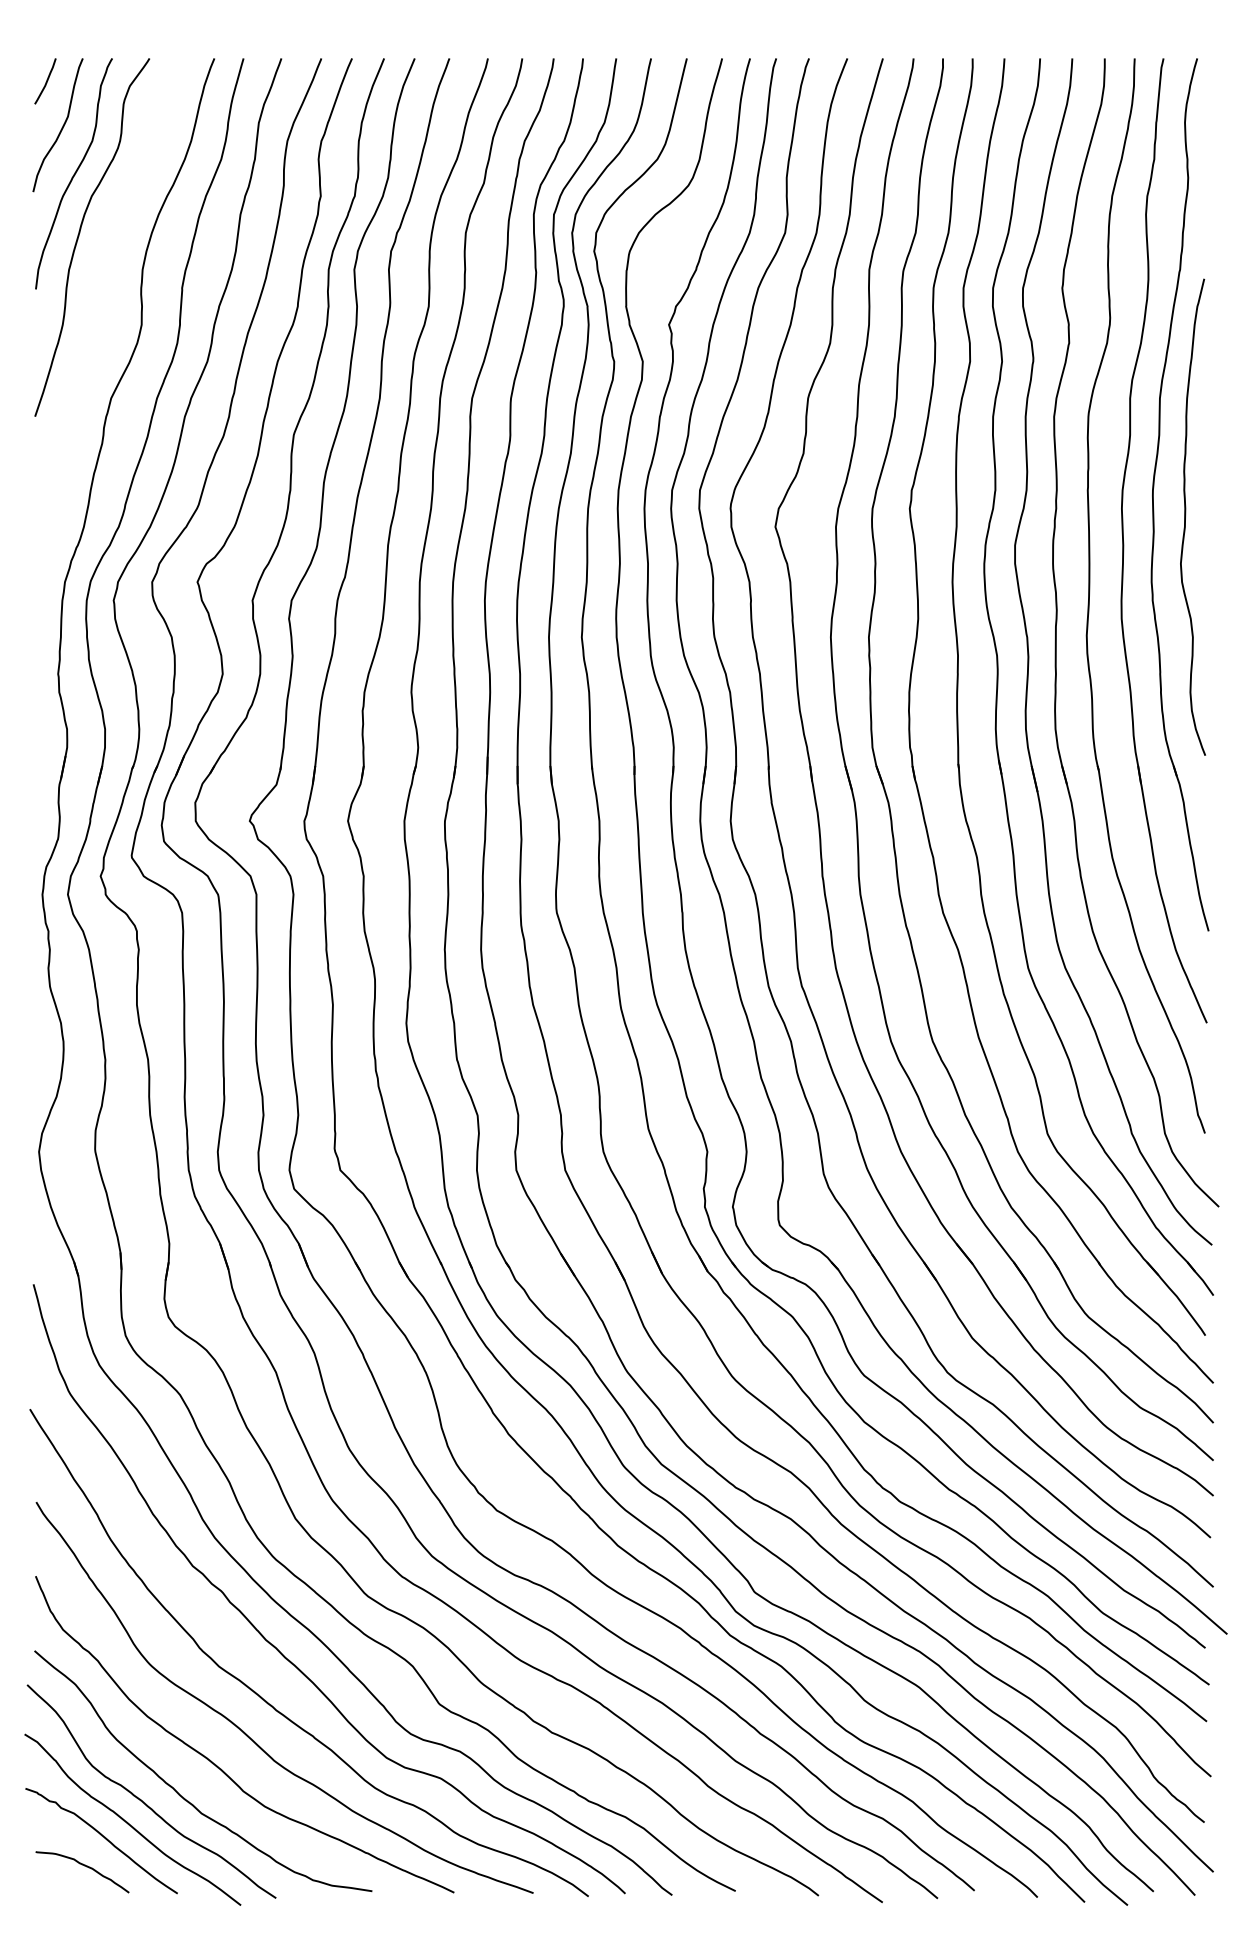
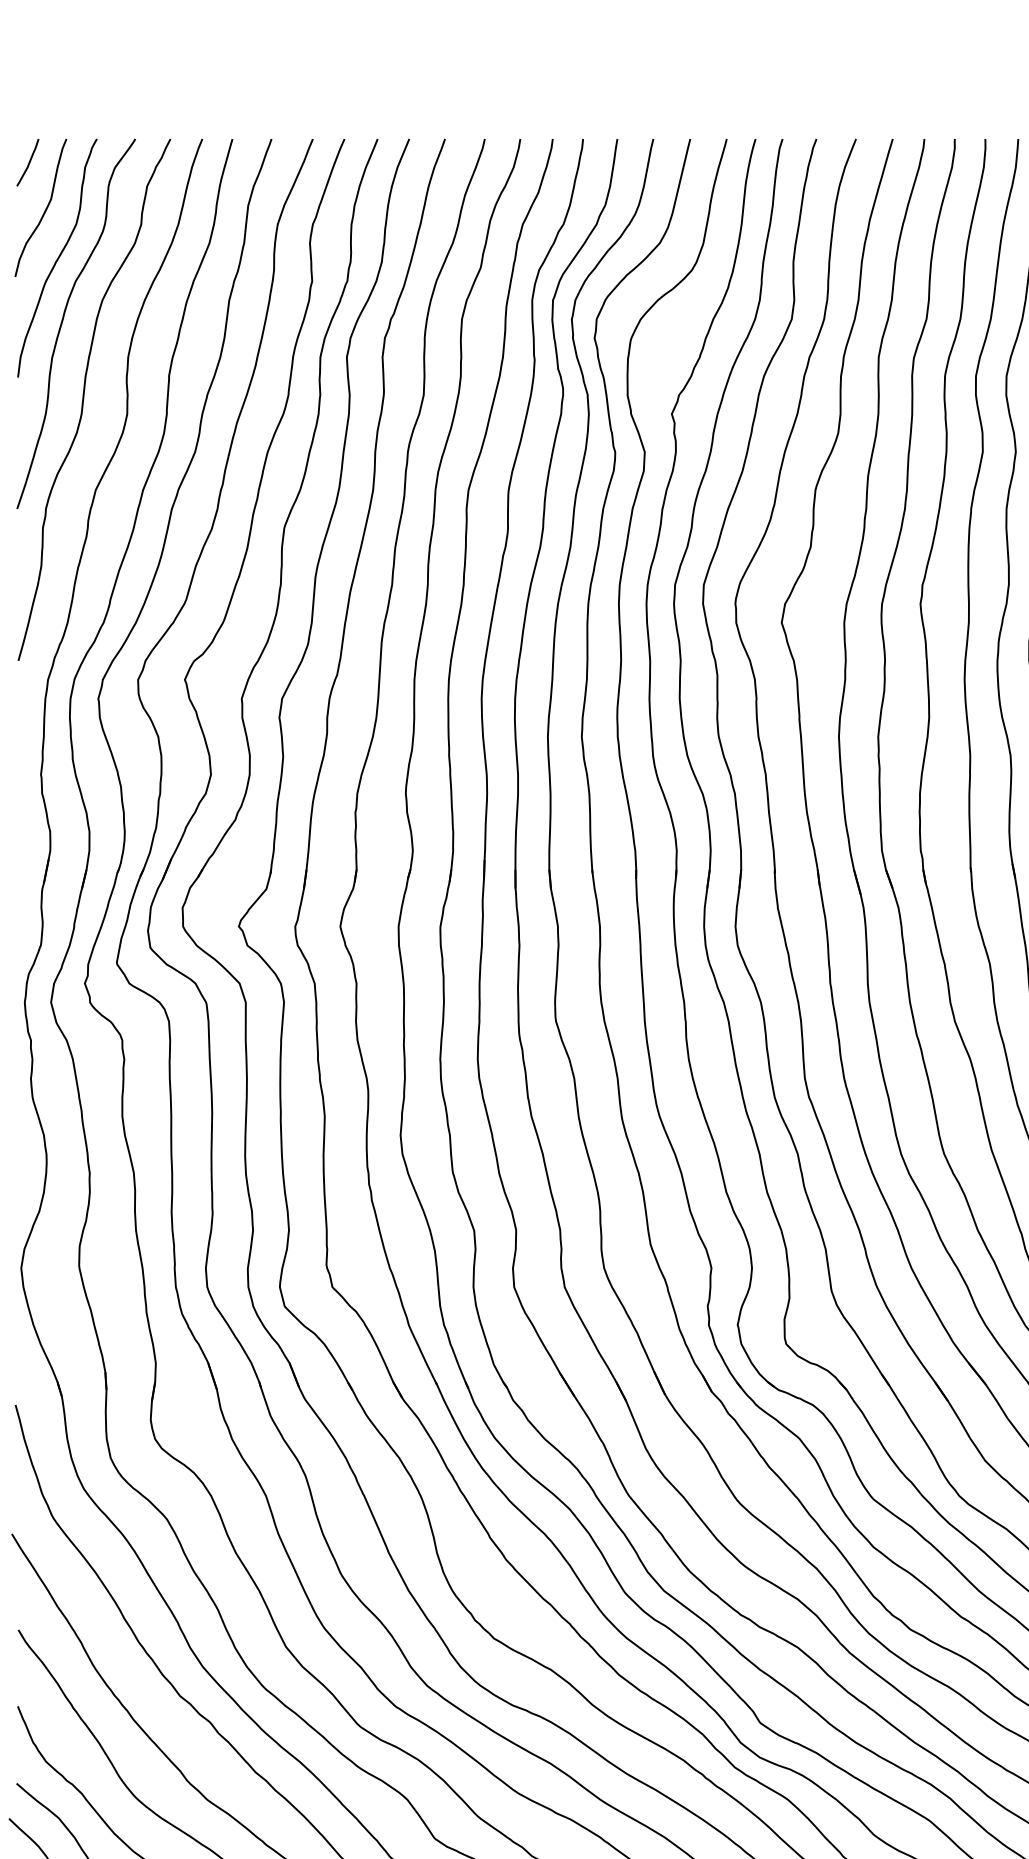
curve: (100, 308) -> (84, 397), added

